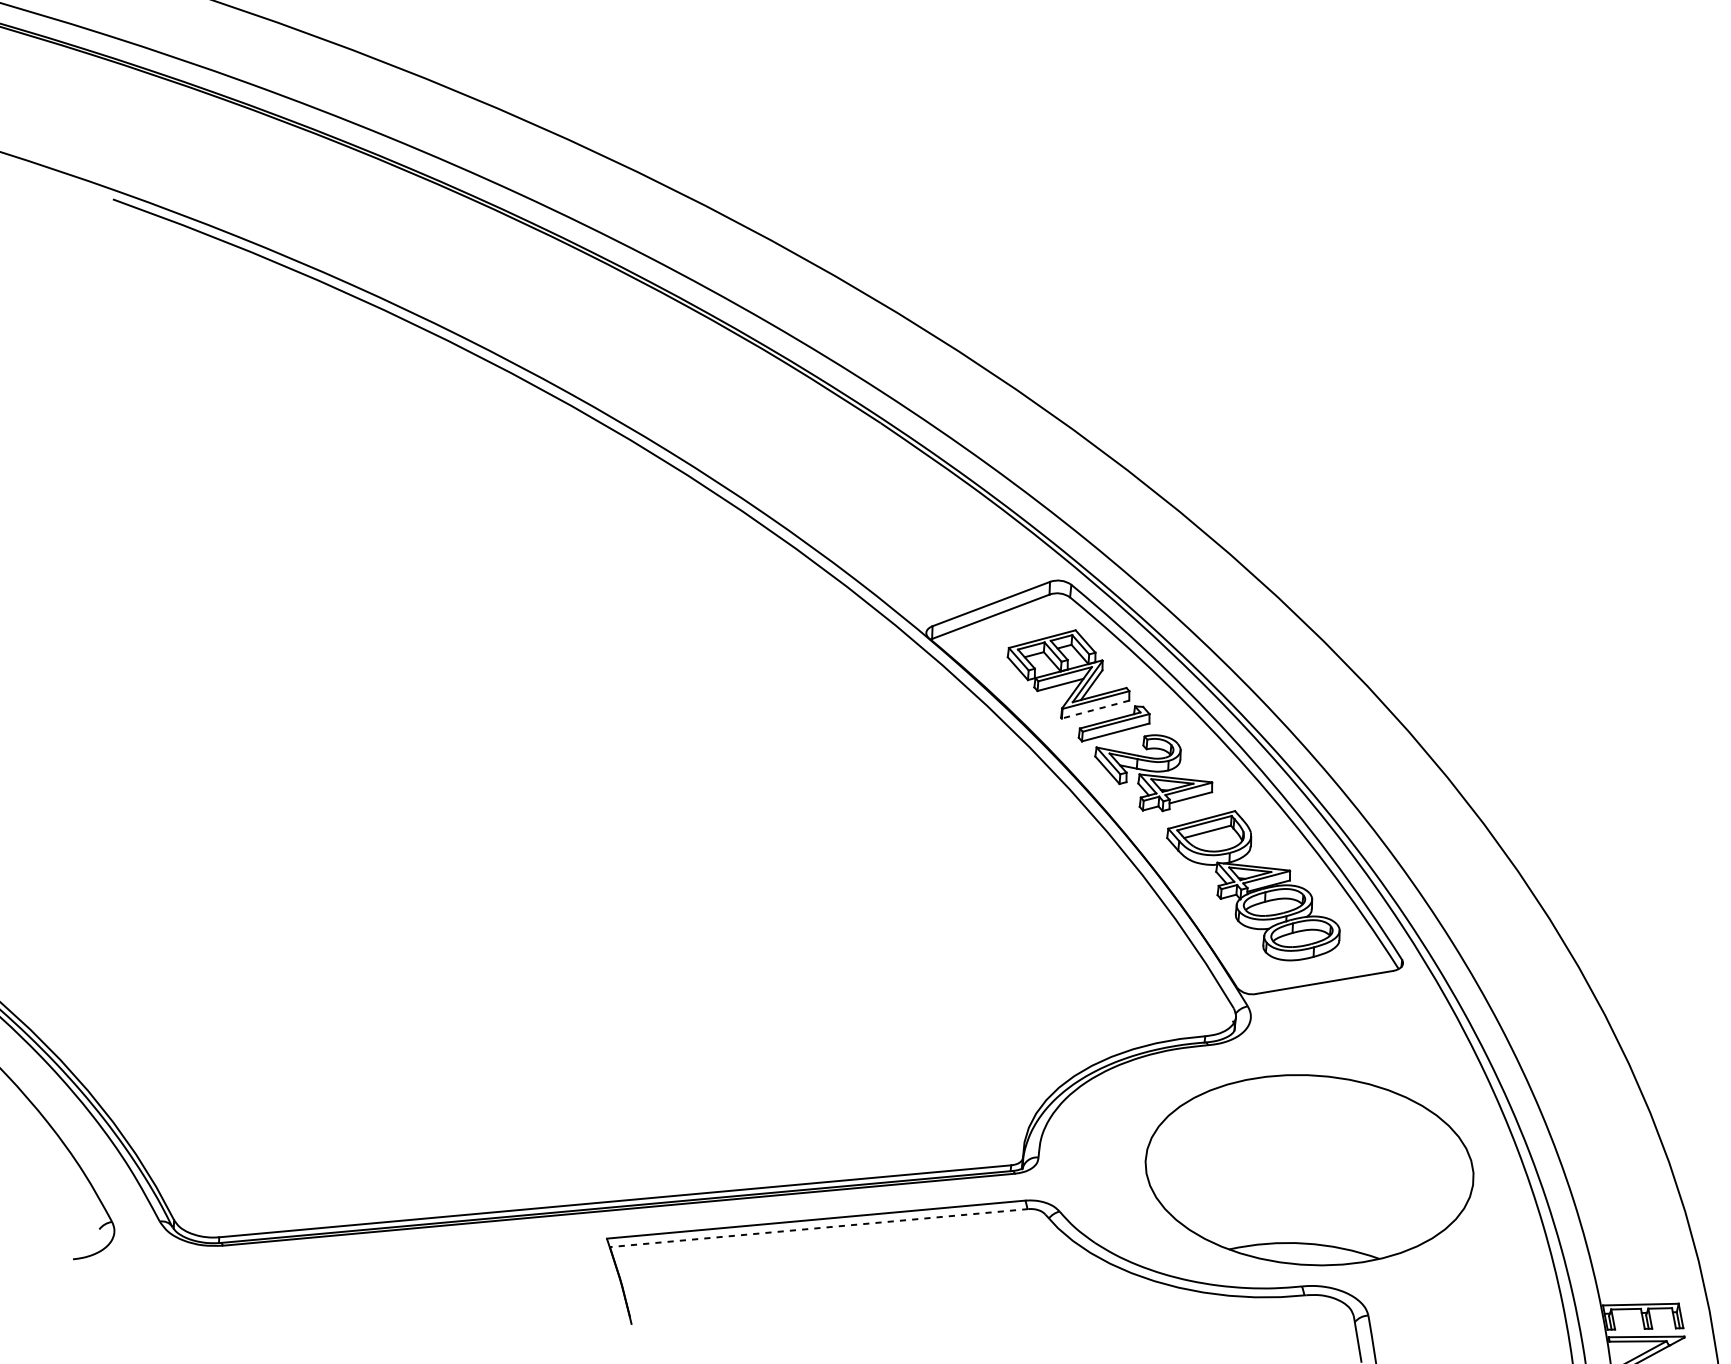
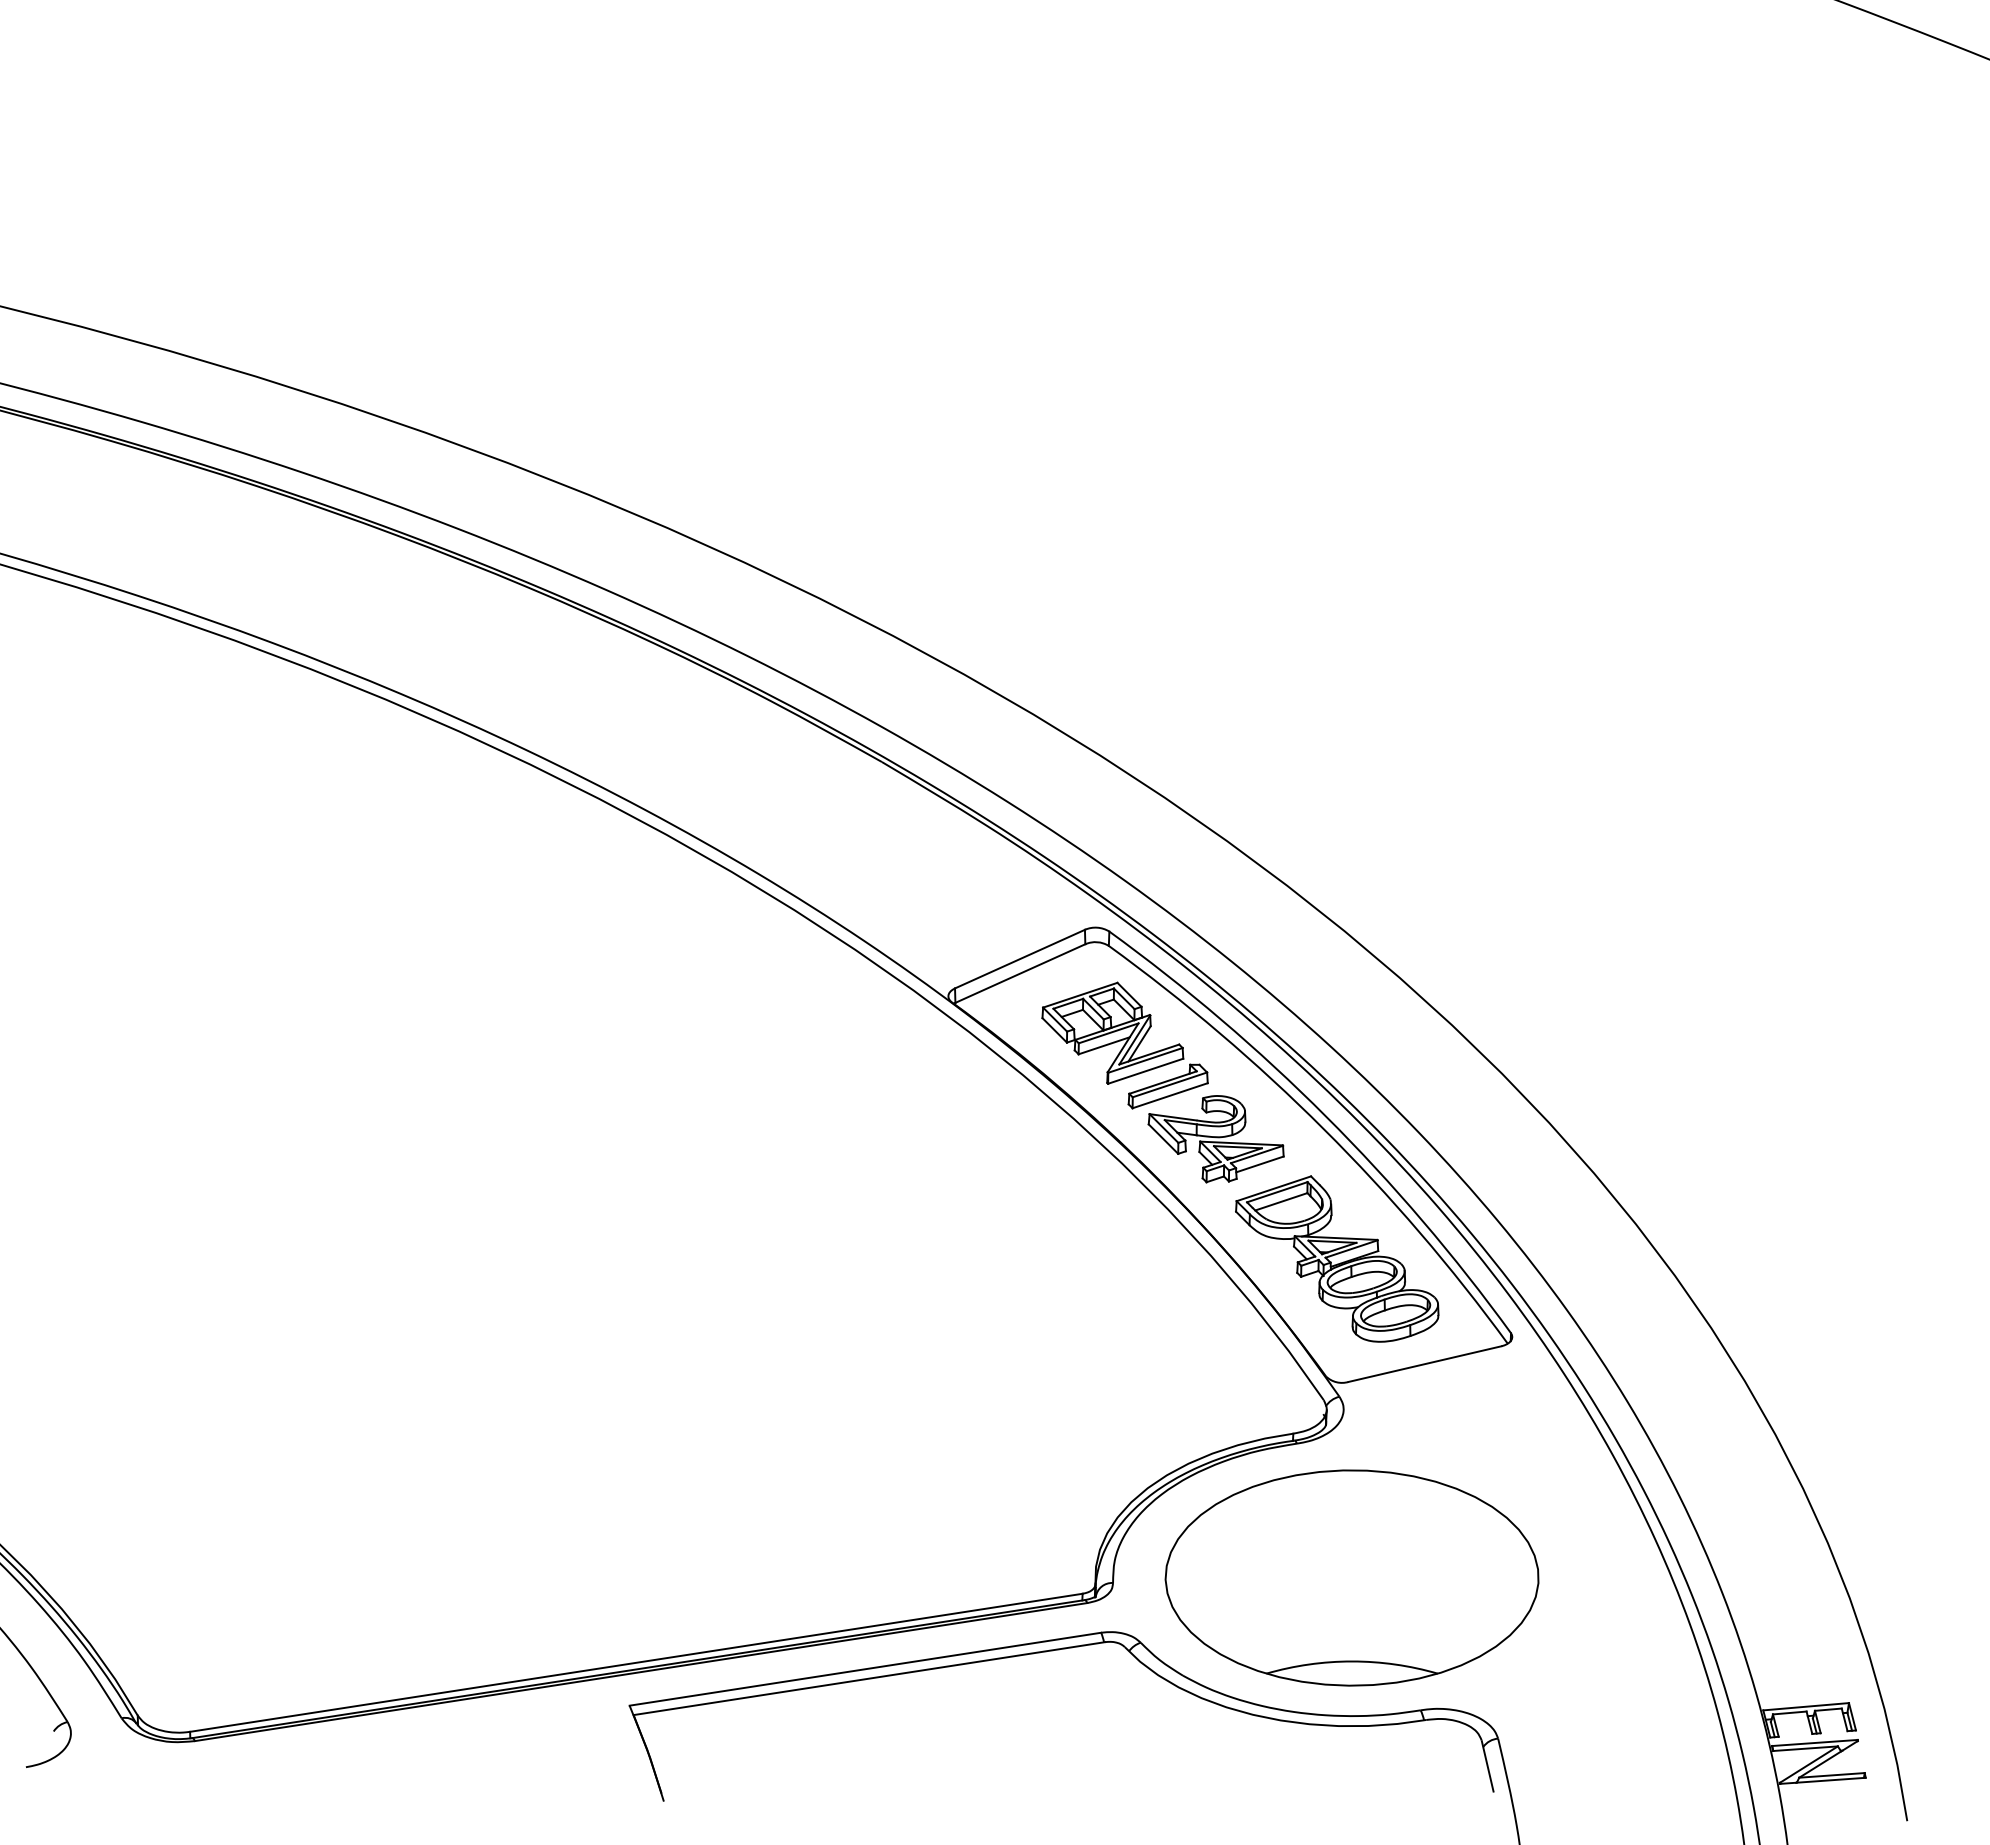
line: (1095, 709) -> (1145, 1071), dashed -> solid
part: (1309, 1169) -> (1351, 1577), moved
line: (819, 1228) -> (869, 1678), dashed -> solid

